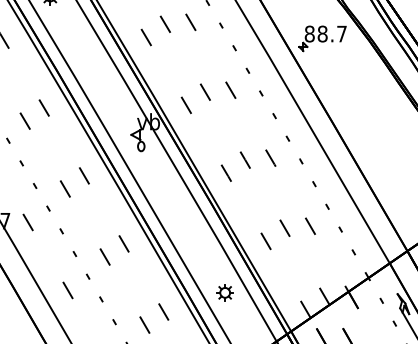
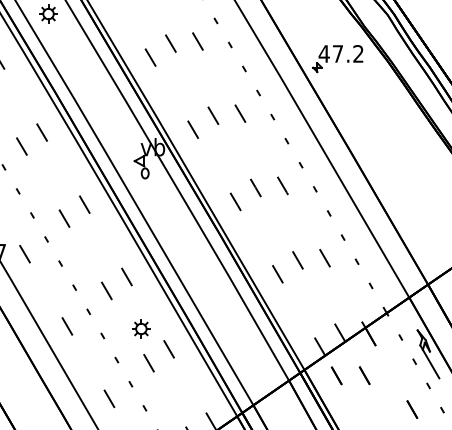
text: (325, 33) -> (340, 53), 88.7 -> 47.2
part: (225, 292) -> (141, 328), moved

